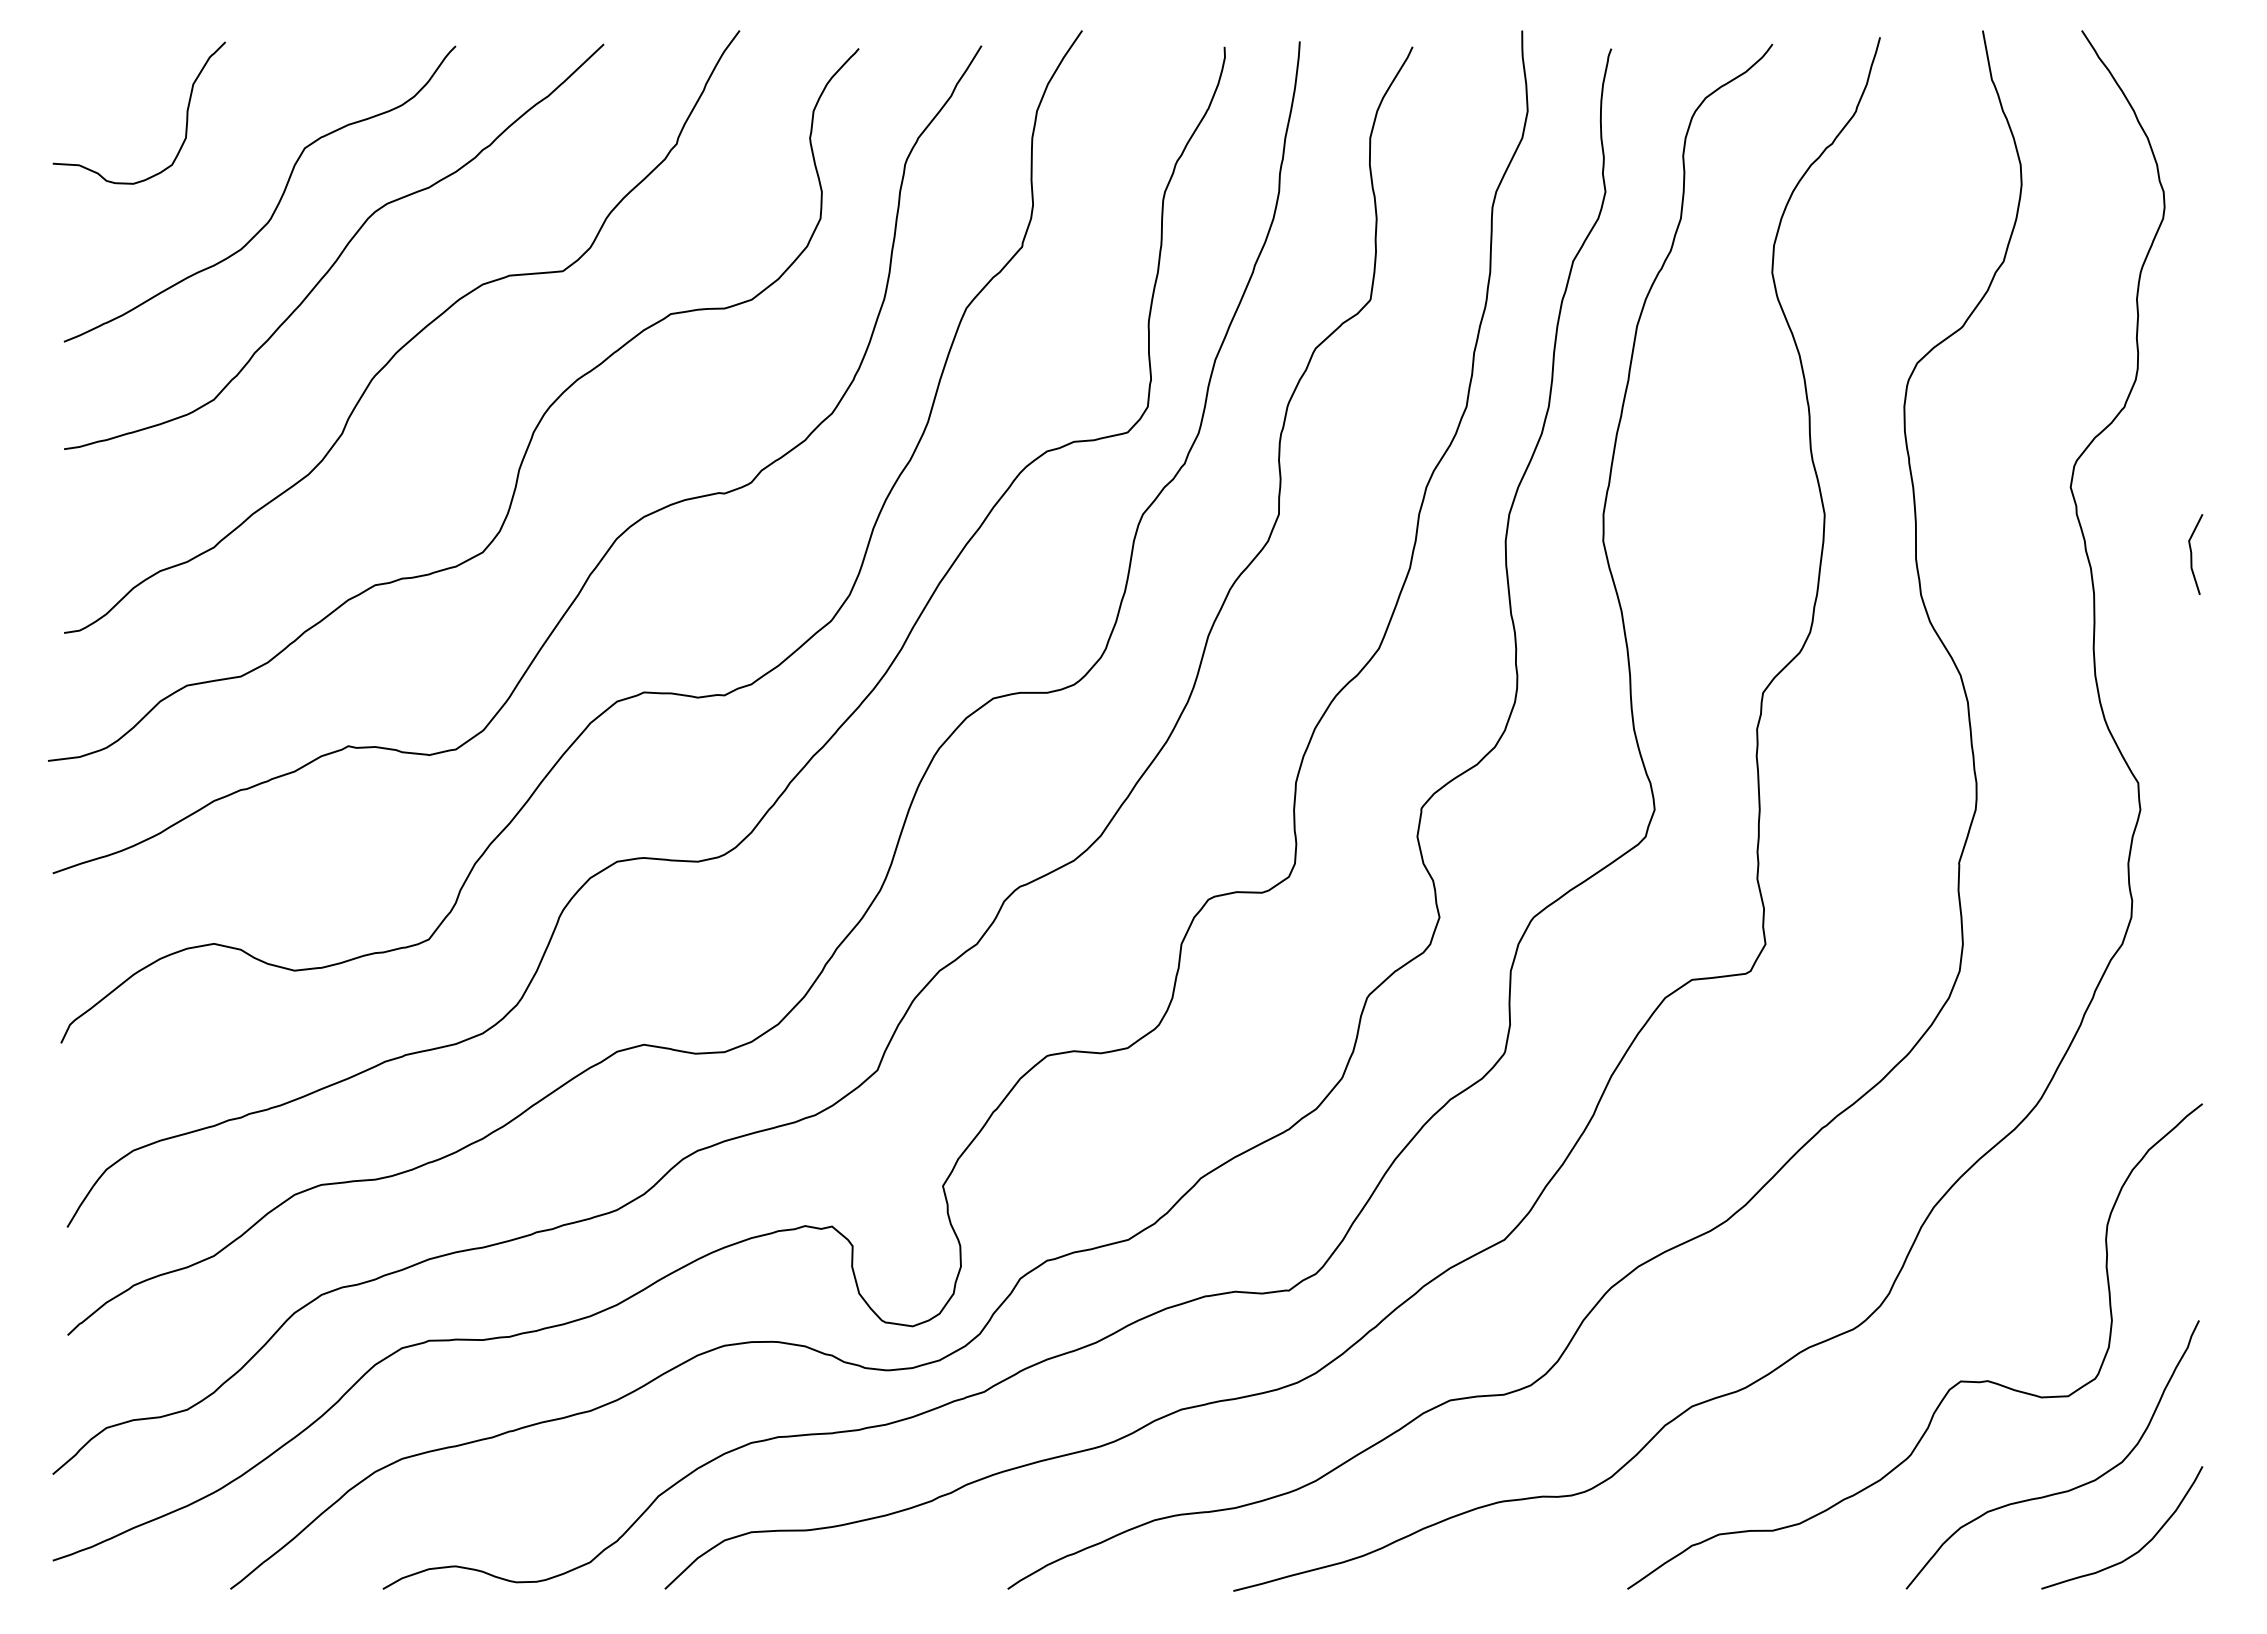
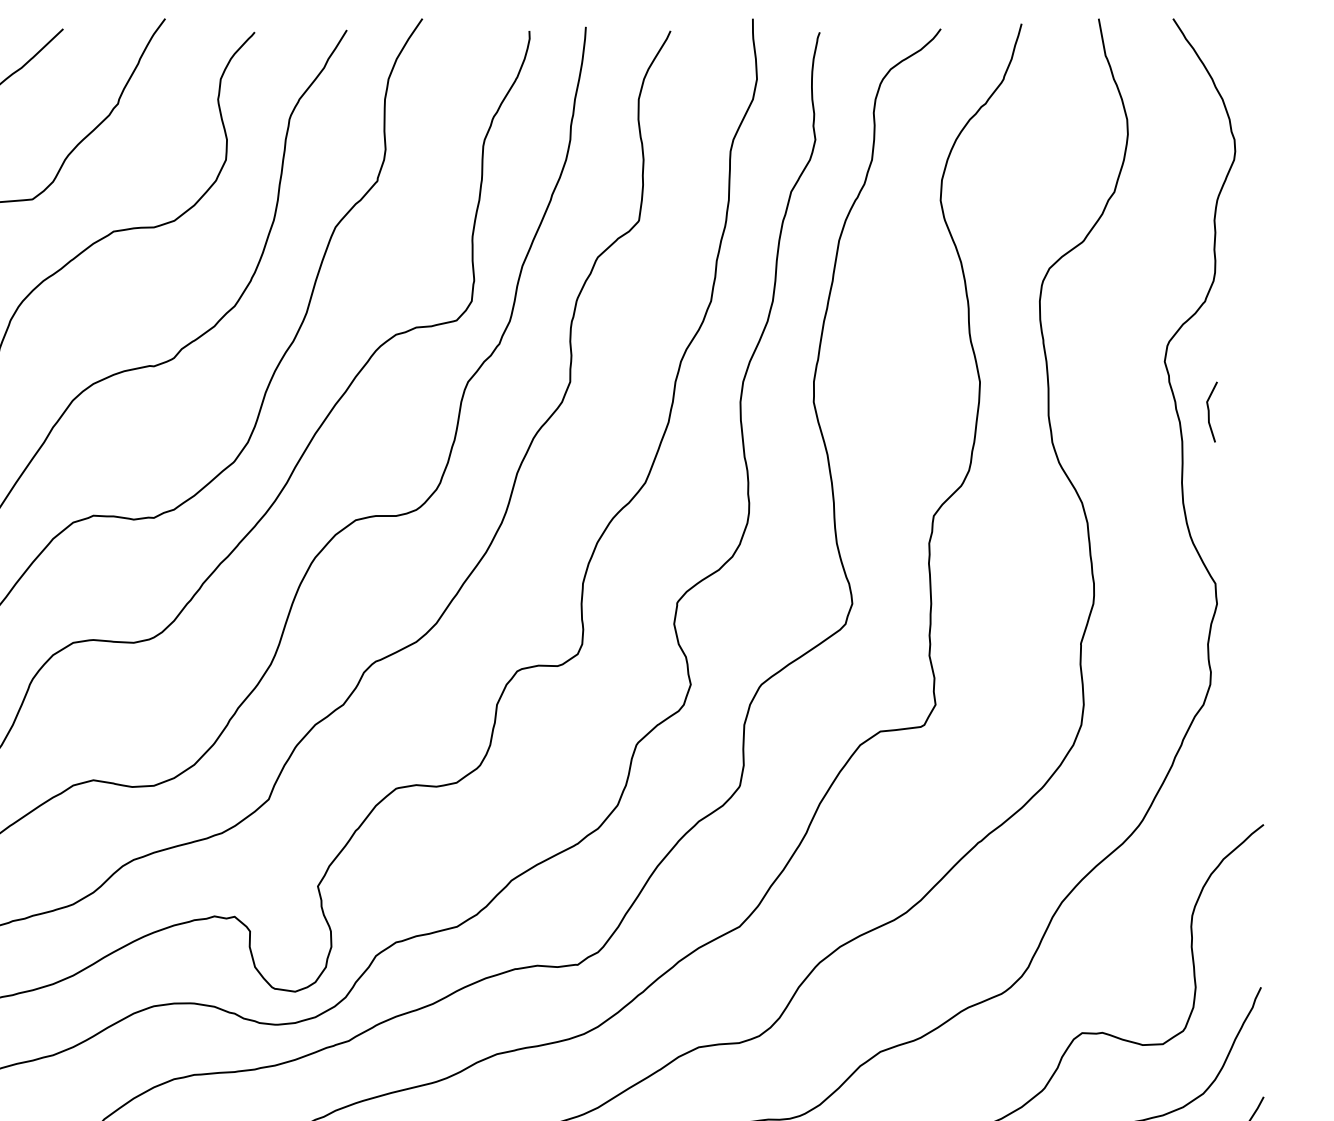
line: (2192, 554) -> (1209, 412), moved

